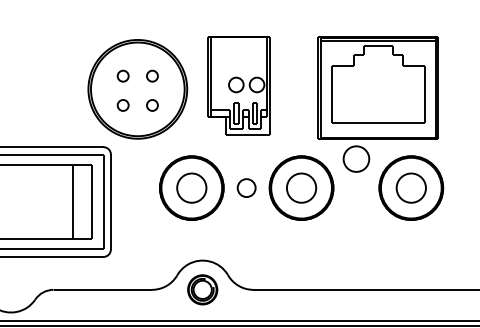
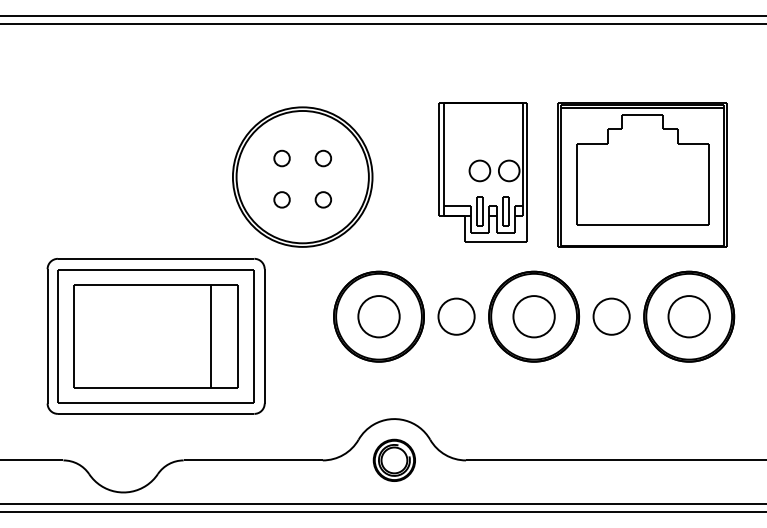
part: (238, 86) -> (482, 172), moved
part: (356, 158) -> (611, 316), moved
part: (246, 187) -> (456, 316), size x1.43

